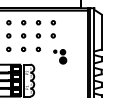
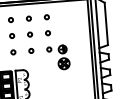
part: (59, 56) -> (57, 57), size x1.43

